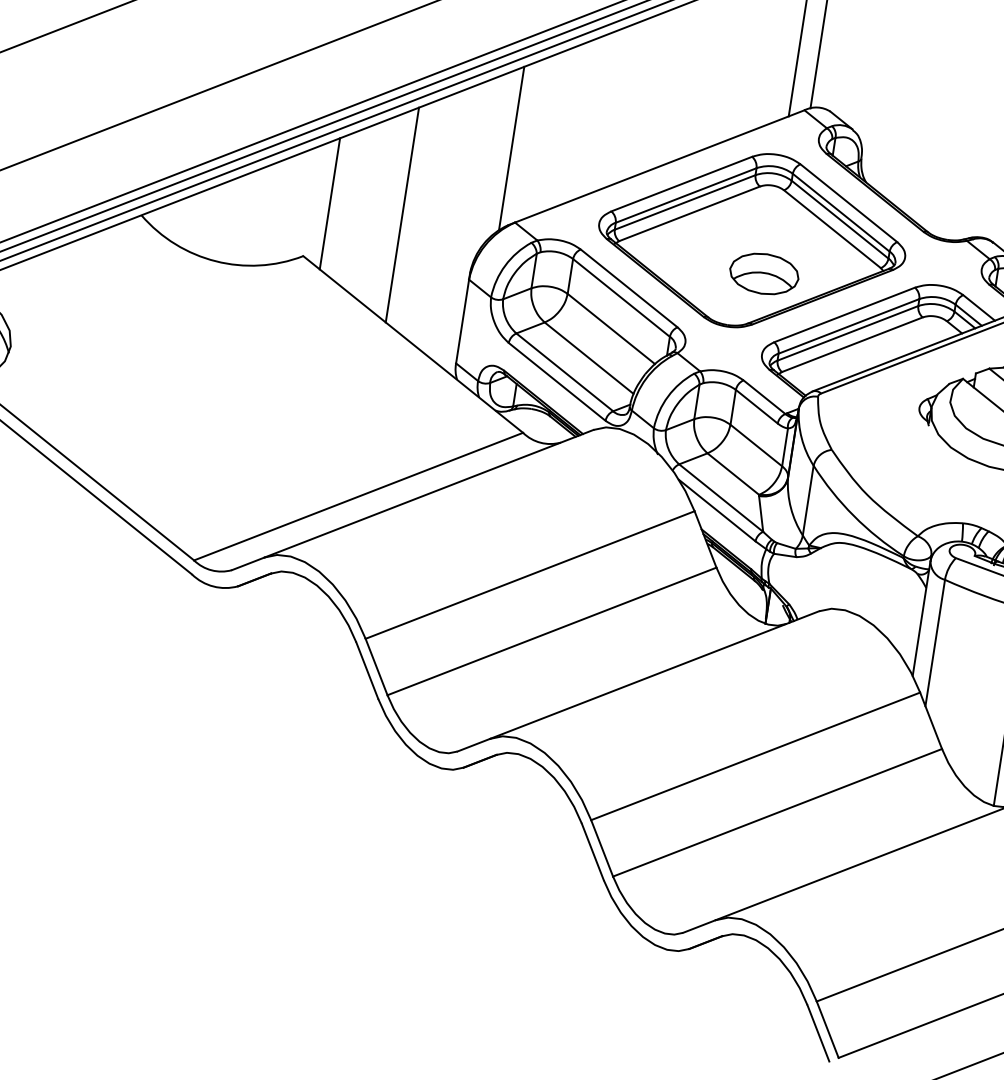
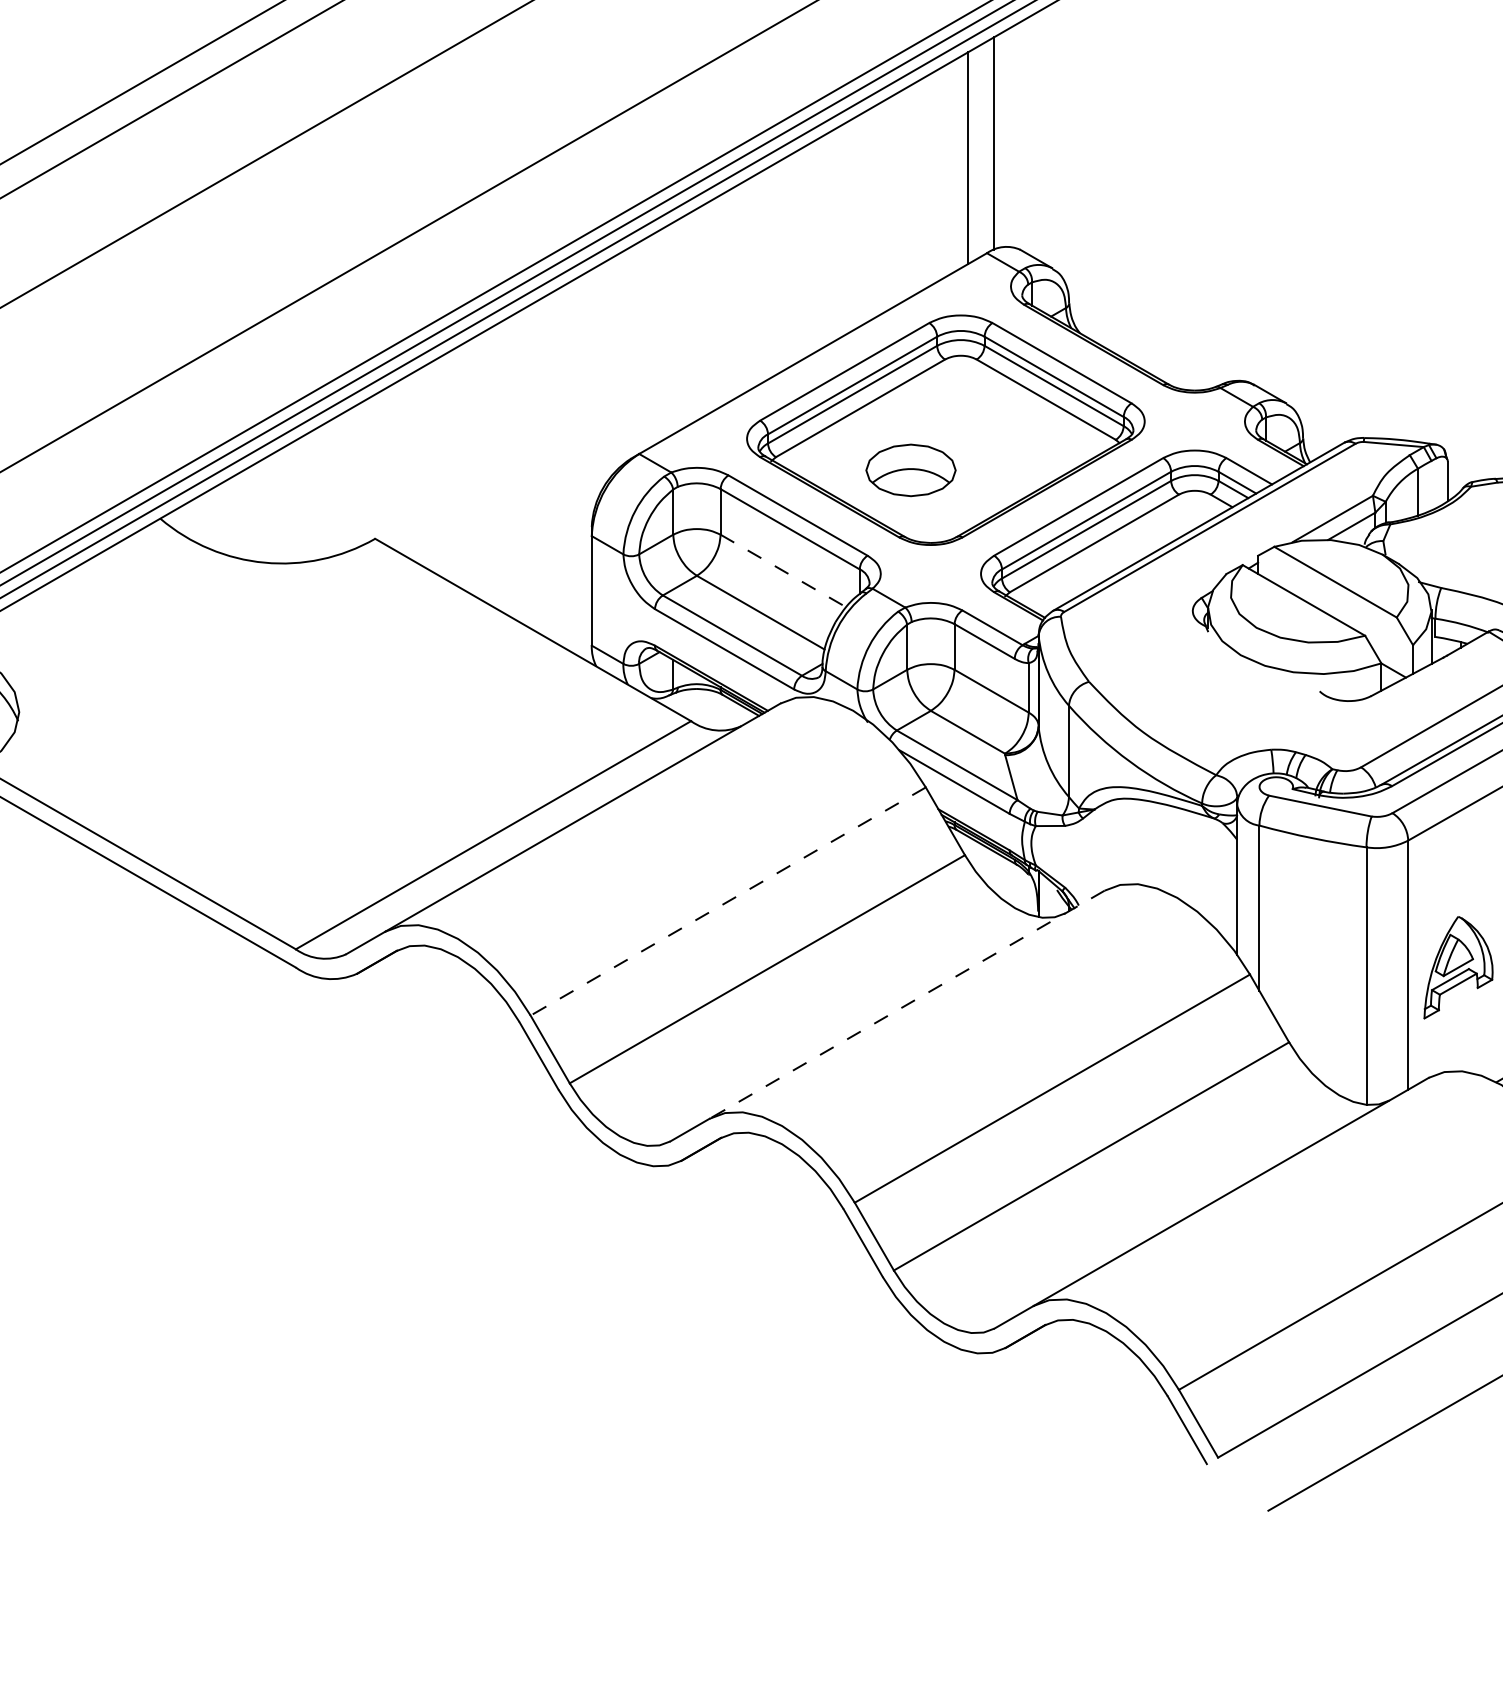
line: (511, 148) -> (620, 359), removed
line: (329, 203) -> (398, 466), removed
line: (402, 214) -> (493, 466), removed
part: (763, 274) -> (910, 470), moved
line: (611, 329) -> (783, 571), solid -> dashed
line: (529, 574) -> (727, 901), solid -> dashed
line: (654, 675) -> (906, 1005), solid -> dashed

